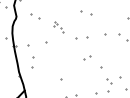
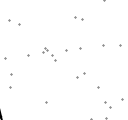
part: (86, 12) -> (79, 17), size x0.62
part: (58, 27) -> (48, 54), moved

